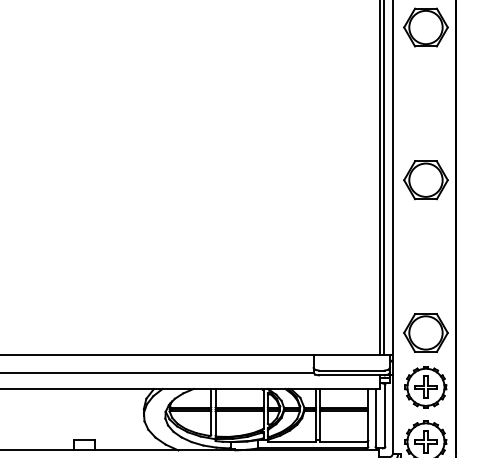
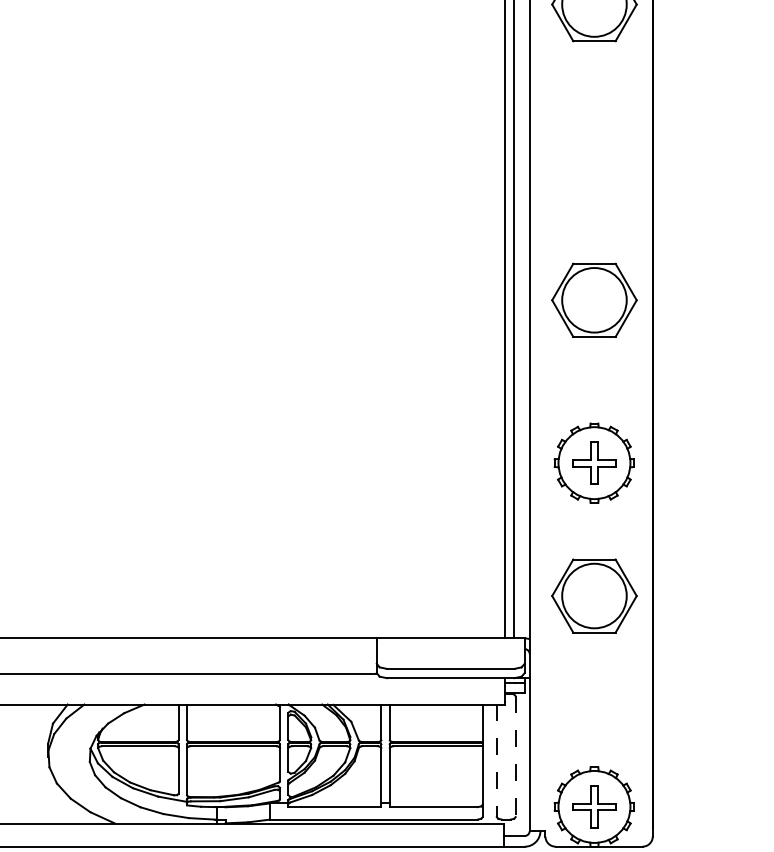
part: (425, 387) -> (593, 463), moved
line: (385, 416) -> (516, 757), solid -> dashed
line: (375, 418) -> (496, 761), solid -> dashed

